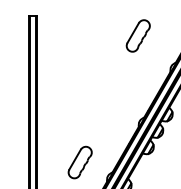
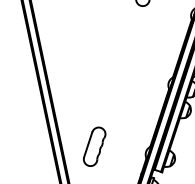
part: (79, 162) -> (93, 146), moved

